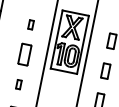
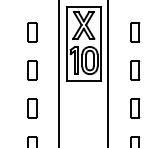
part: (31, 24) -> (32, 32), size x1.67
part: (25, 54) -> (32, 70), size x0.71
part: (18, 84) -> (32, 108), size x1.67

